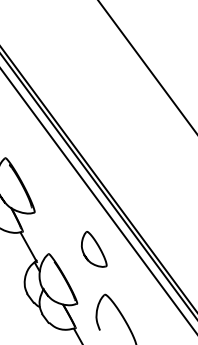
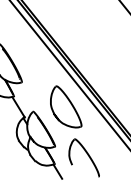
part: (93, 249) -> (65, 107), size x1.67

